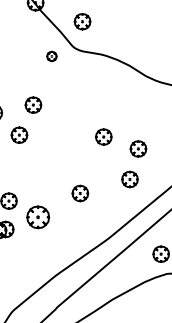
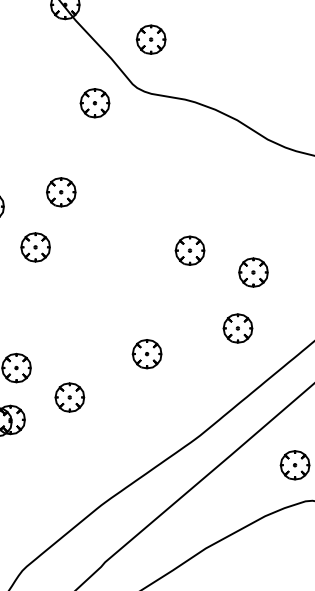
part: (51, 56) -> (94, 103), size x1.67
part: (37, 216) -> (68, 396), size x0.71

